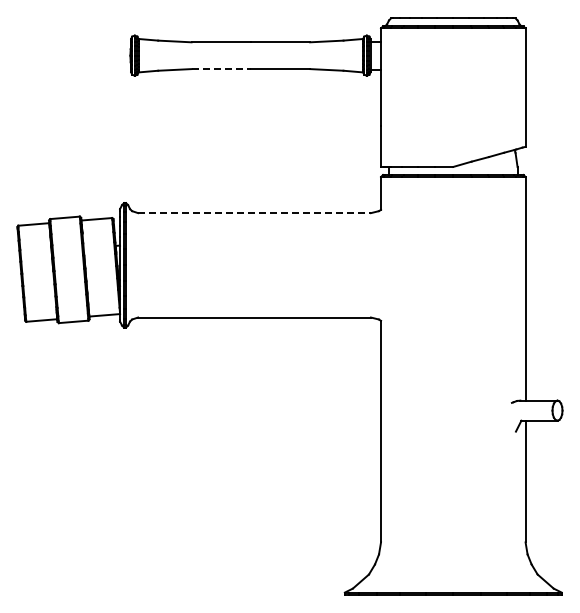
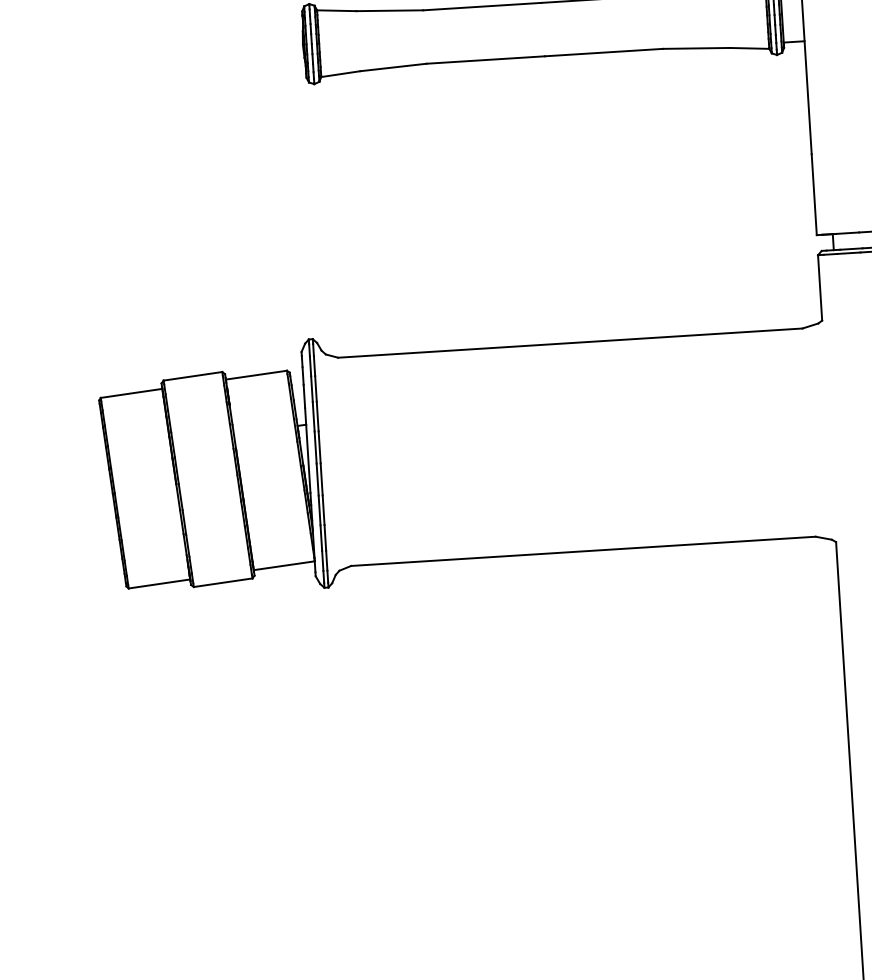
line: (221, 69) -> (486, 60), dashed -> solid
line: (255, 213) -> (572, 343), dashed -> solid

